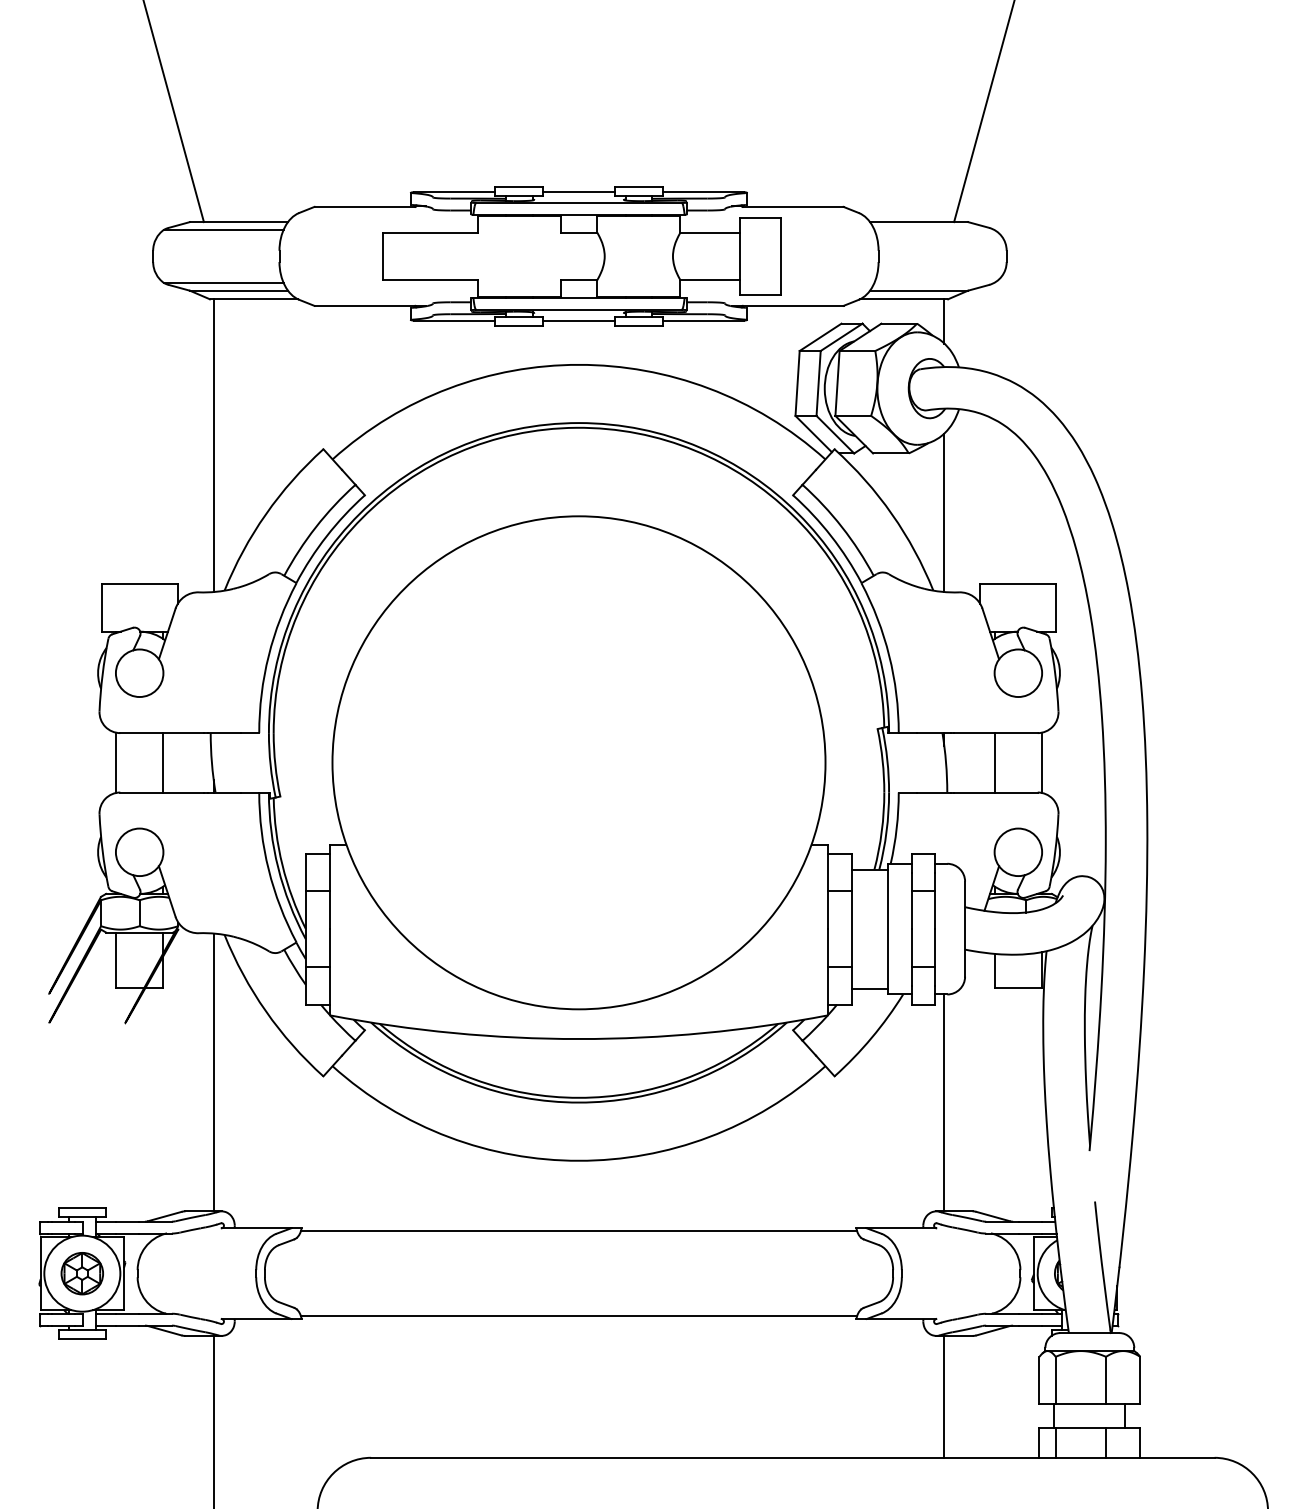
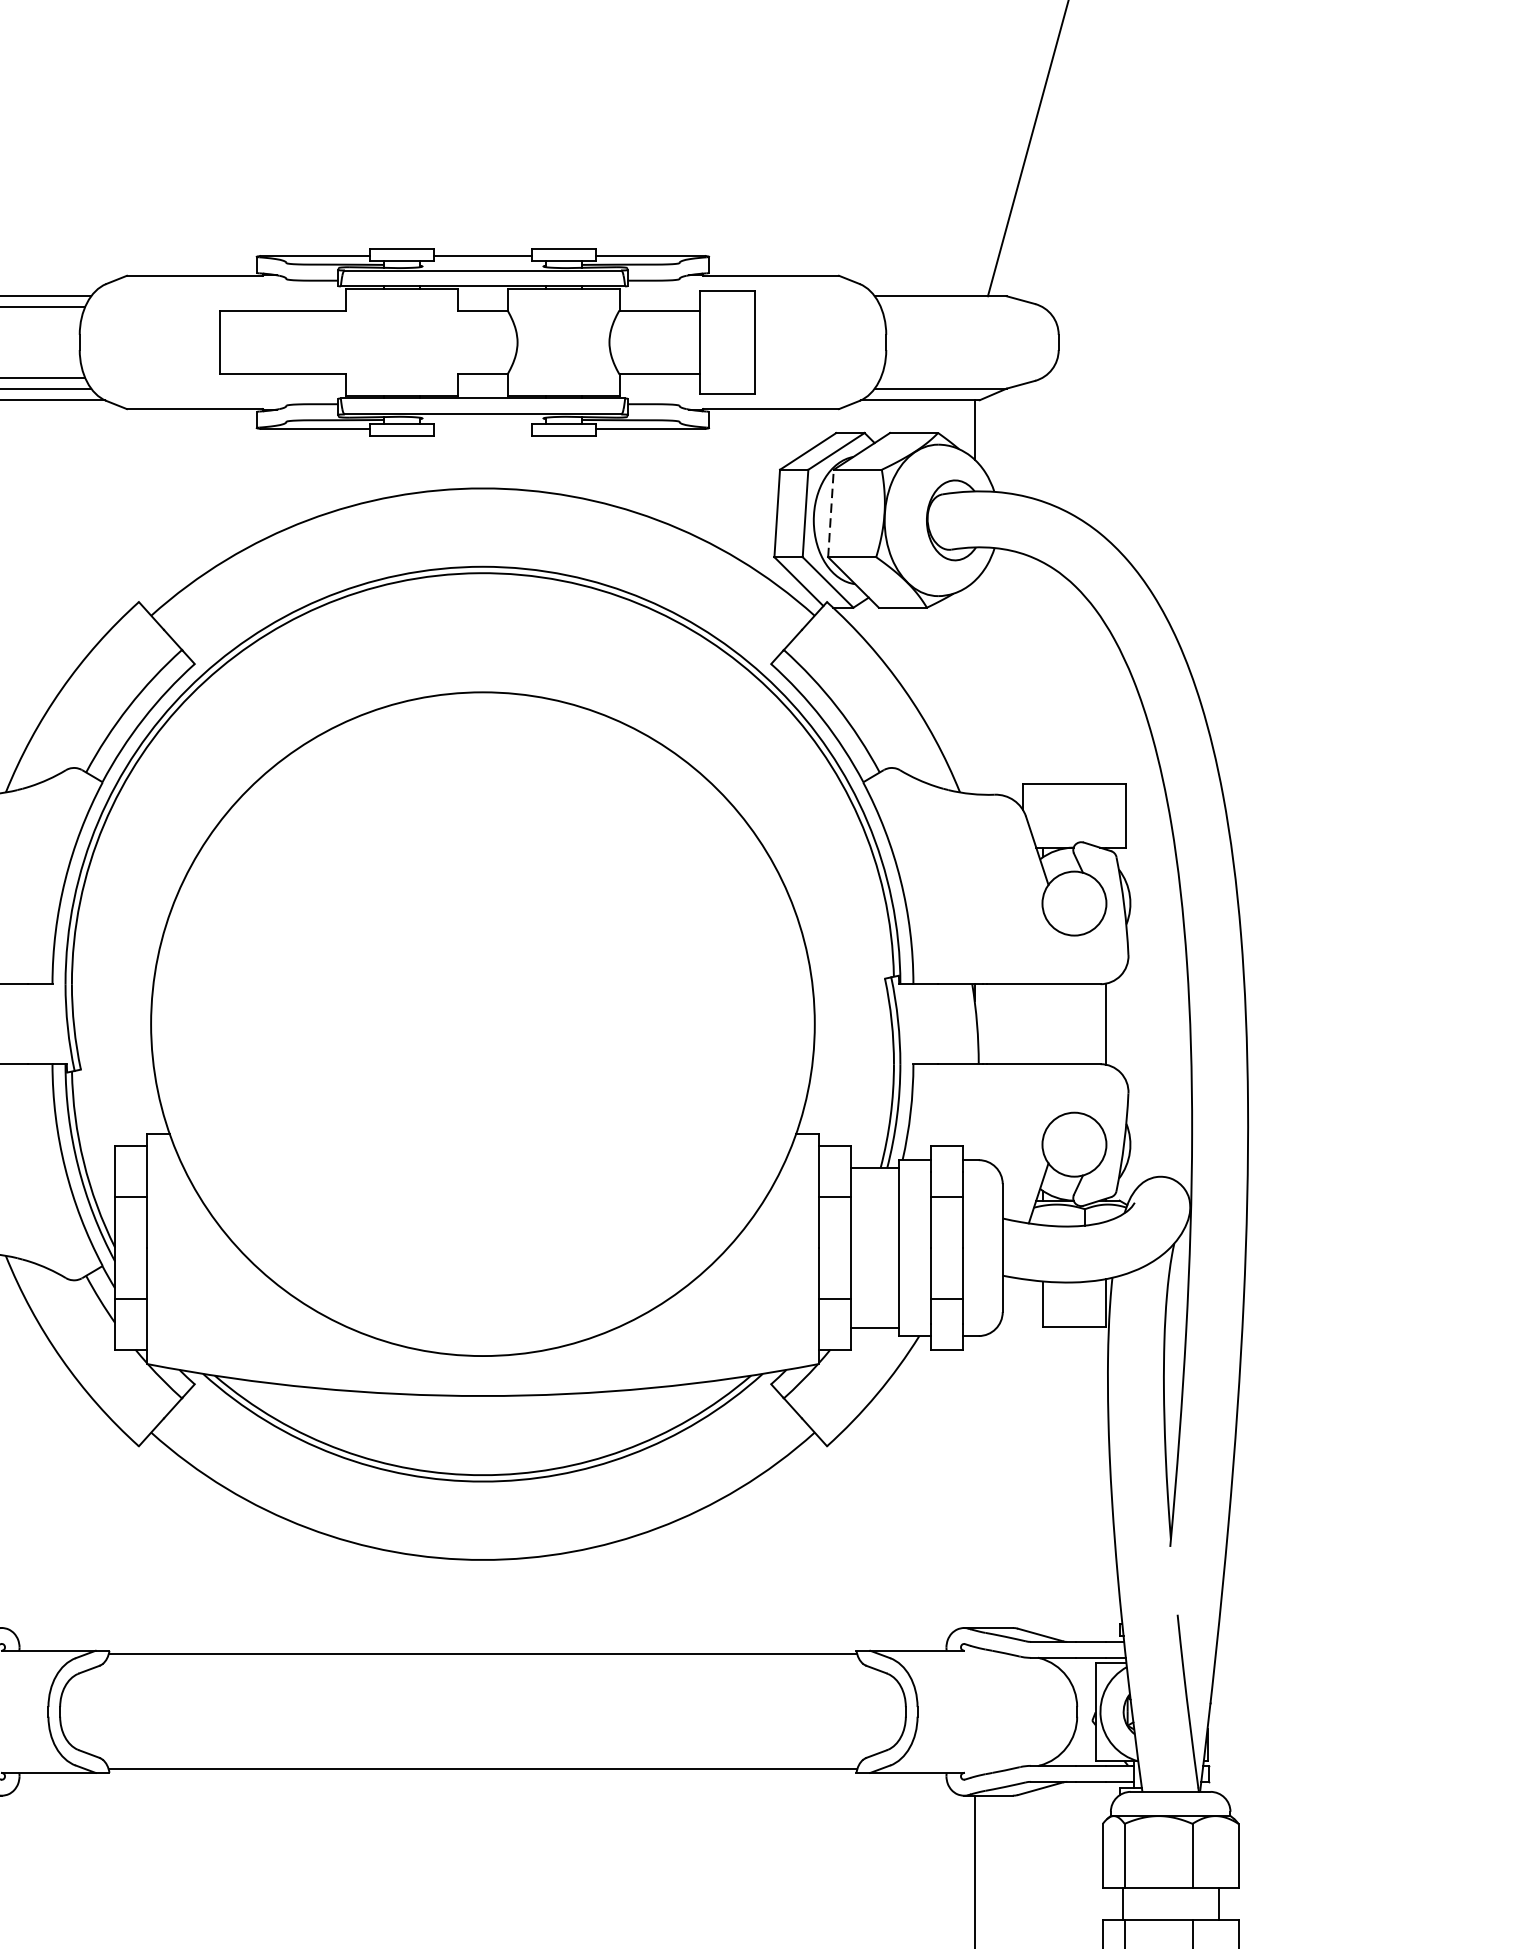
line: (578, 320) -> (482, 428), removed
line: (837, 383) -> (830, 513), solid -> dashed
line: (944, 512) -> (974, 687), removed
line: (995, 762) -> (1043, 1023), removed
line: (944, 1102) -> (974, 1481), removed

